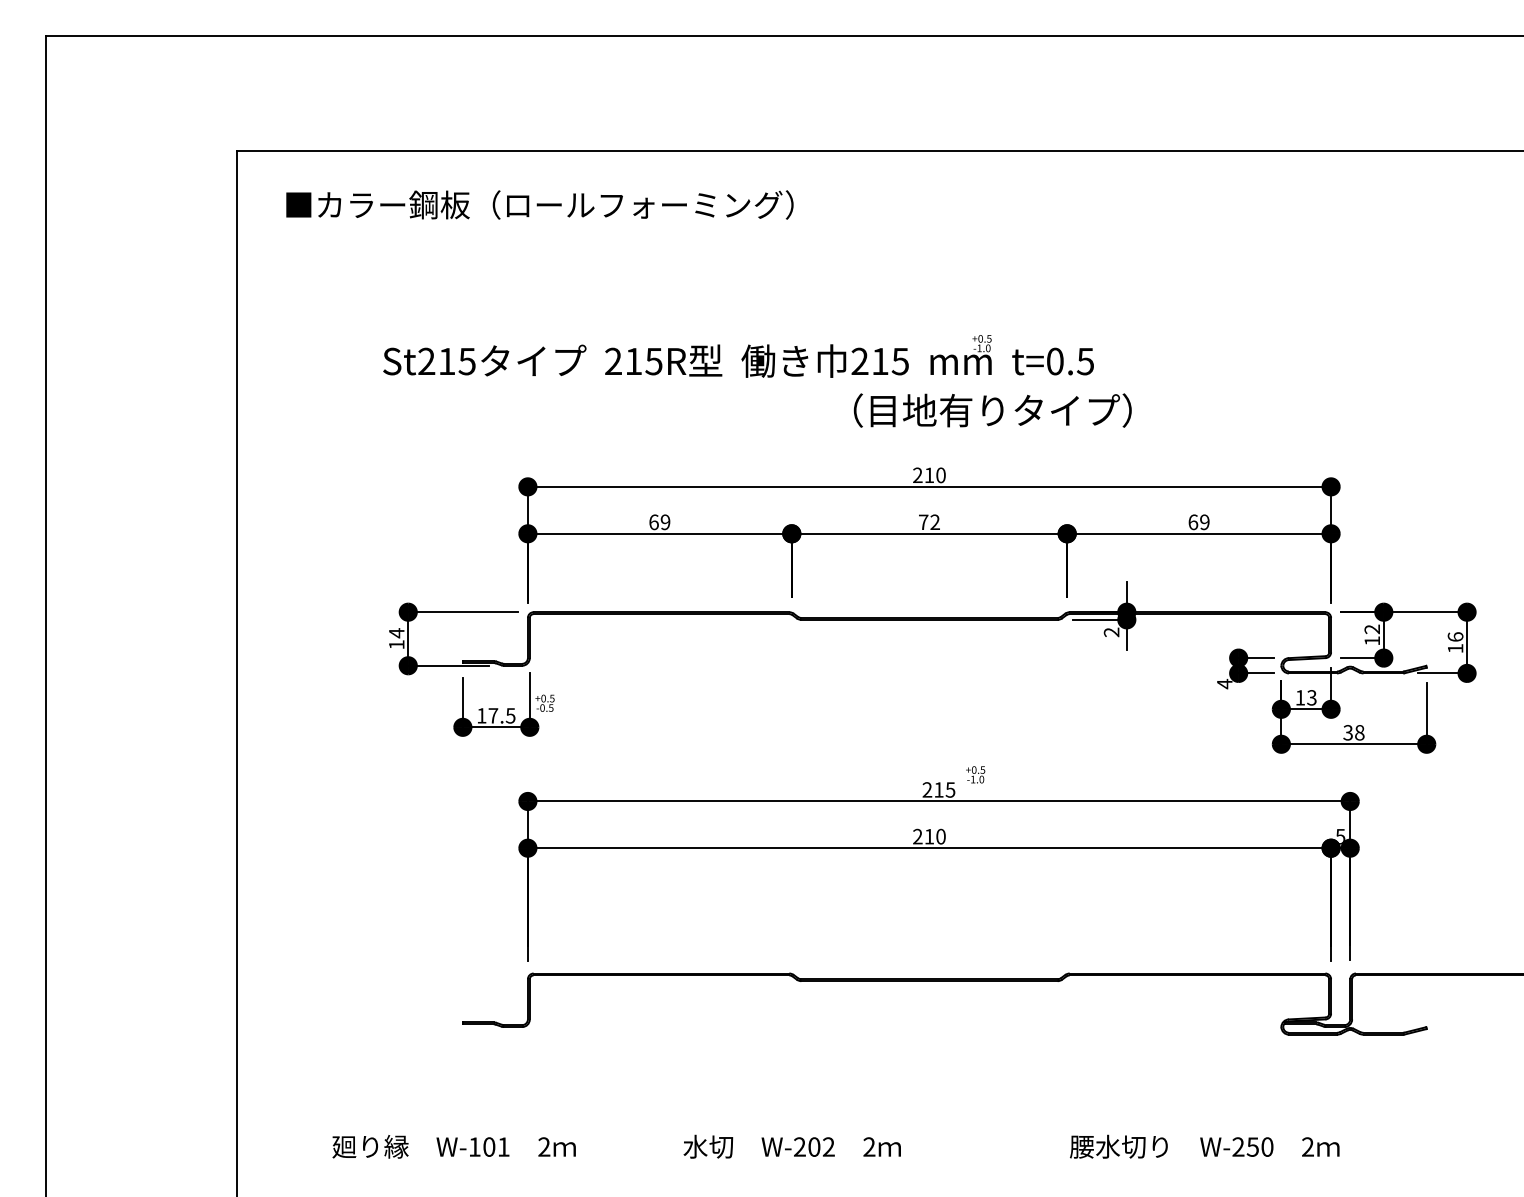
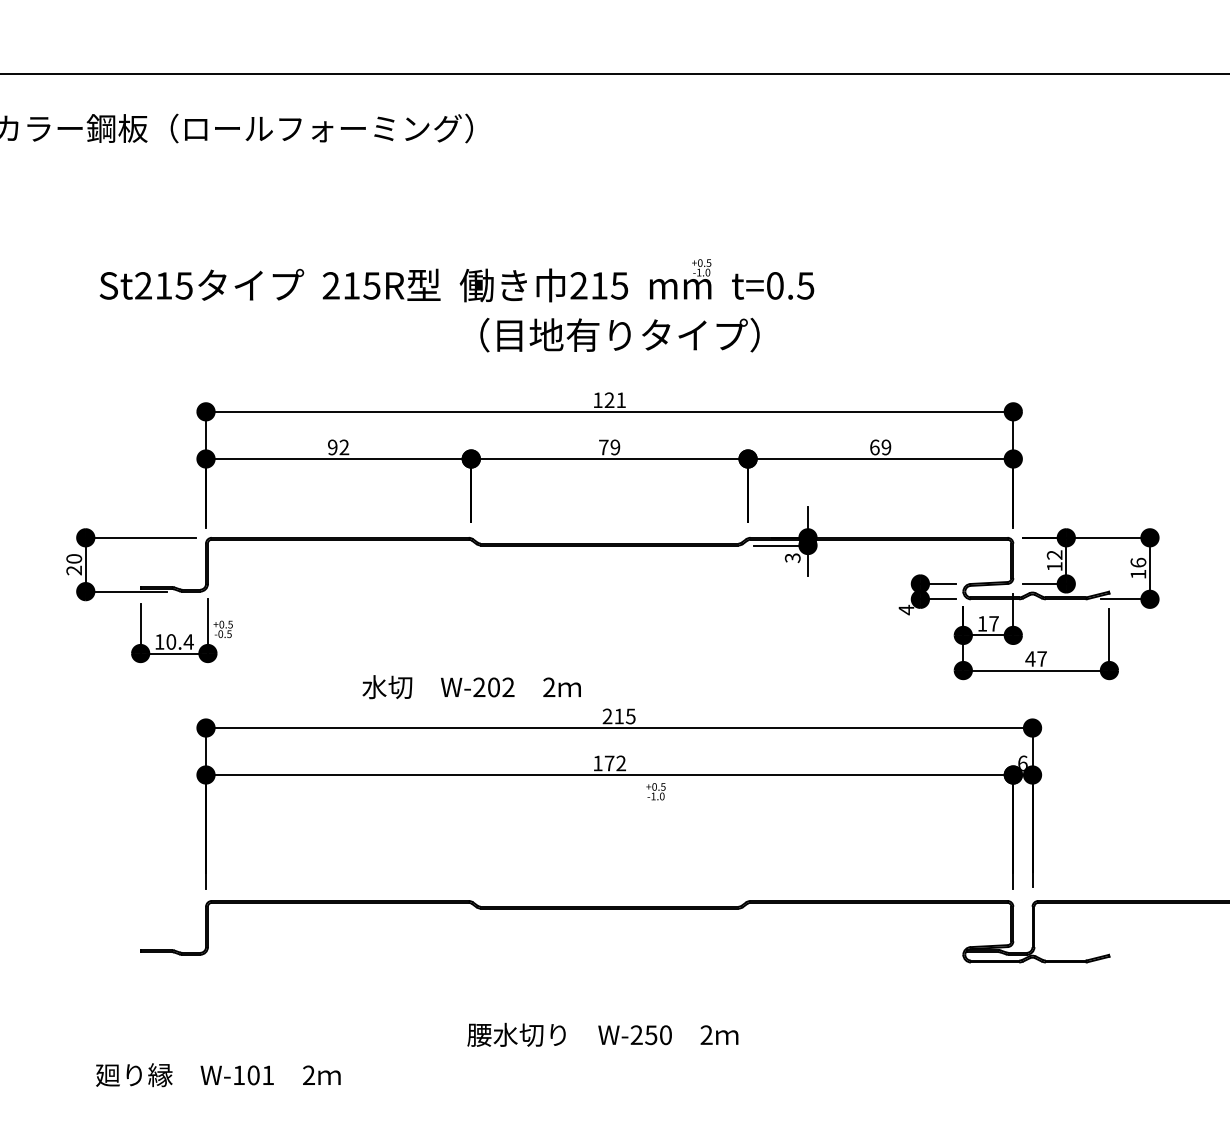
text: (738, 356) -> (456, 280), moved
text: (992, 410) -> (619, 335), moved
text: (929, 475) -> (609, 400), 210 -> 121
text: (659, 522) -> (338, 447), 69 -> 92
text: (934, 522) -> (614, 447), 72 -> 79
text: (1111, 632) -> (792, 558), 2 -> 3
text: (396, 638) -> (73, 564), 14 -> 20
text: (1311, 697) -> (993, 623), 13 -> 17
text: (501, 715) -> (179, 641), 17.5 -> 10.4
text: (1353, 732) -> (1035, 658), 38 -> 47
text: (975, 774) -> (655, 791), moved
text: (1340, 835) -> (1022, 762), 5 -> 6
text: (929, 836) -> (609, 763), 210 -> 172
text: (453, 1146) -> (217, 1074), moved
text: (791, 1146) -> (470, 686), moved
text: (1204, 1146) -> (602, 1034), moved

